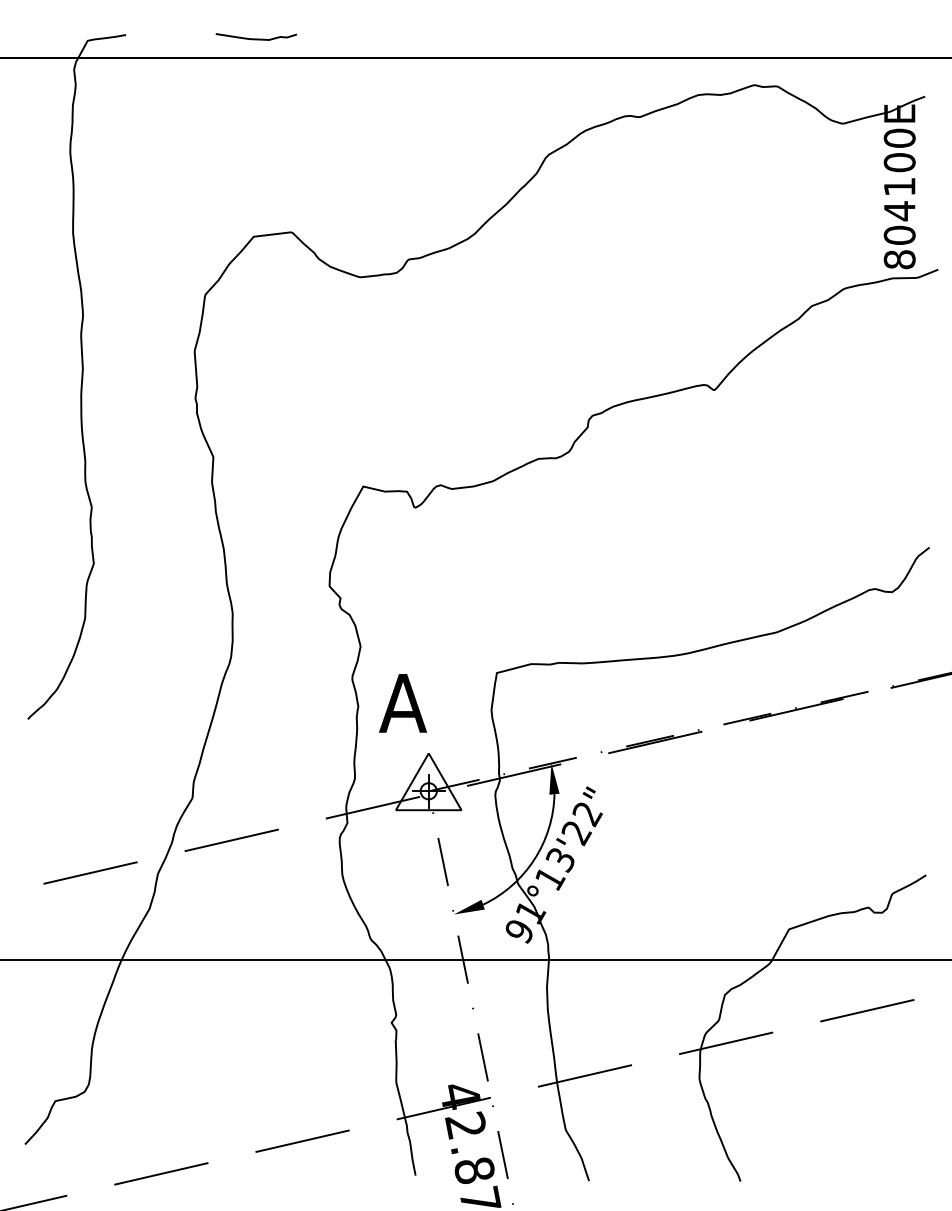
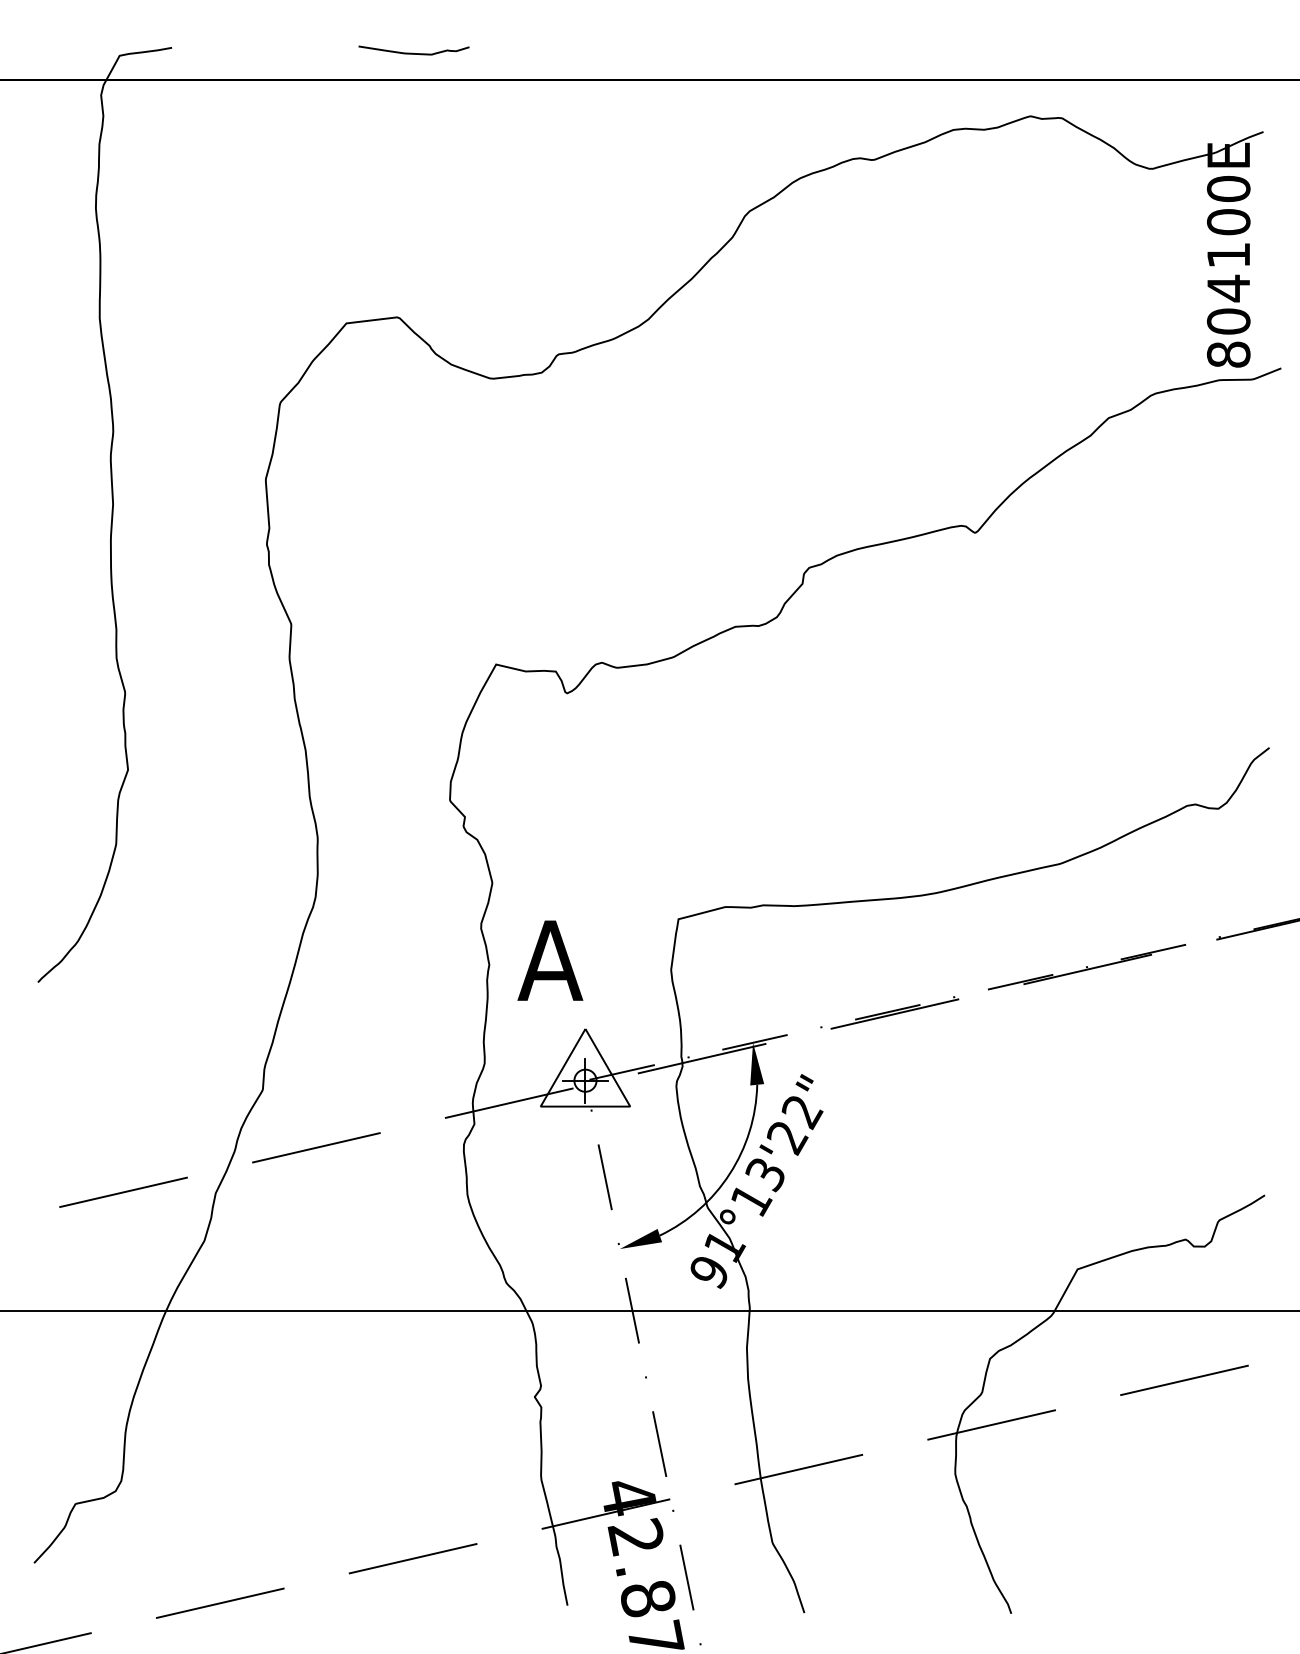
curve: (255, 38) -> (412, 52), moved

